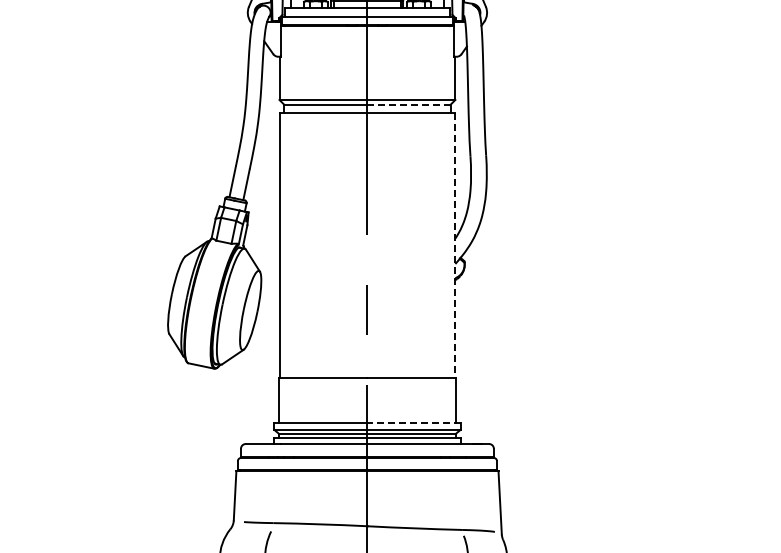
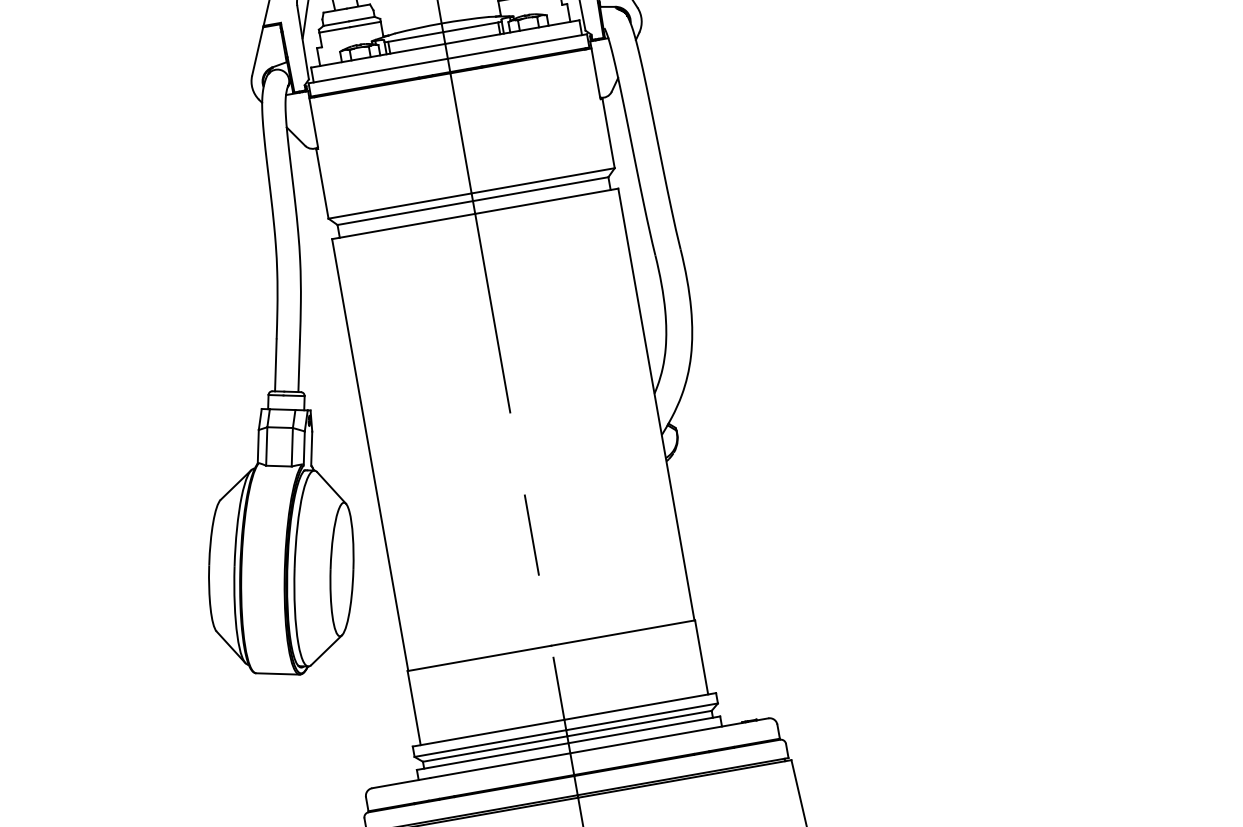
line: (409, 104) -> (541, 188), dashed -> solid
line: (455, 245) -> (656, 404), dashed -> solid
line: (414, 423) -> (641, 706), dashed -> solid

